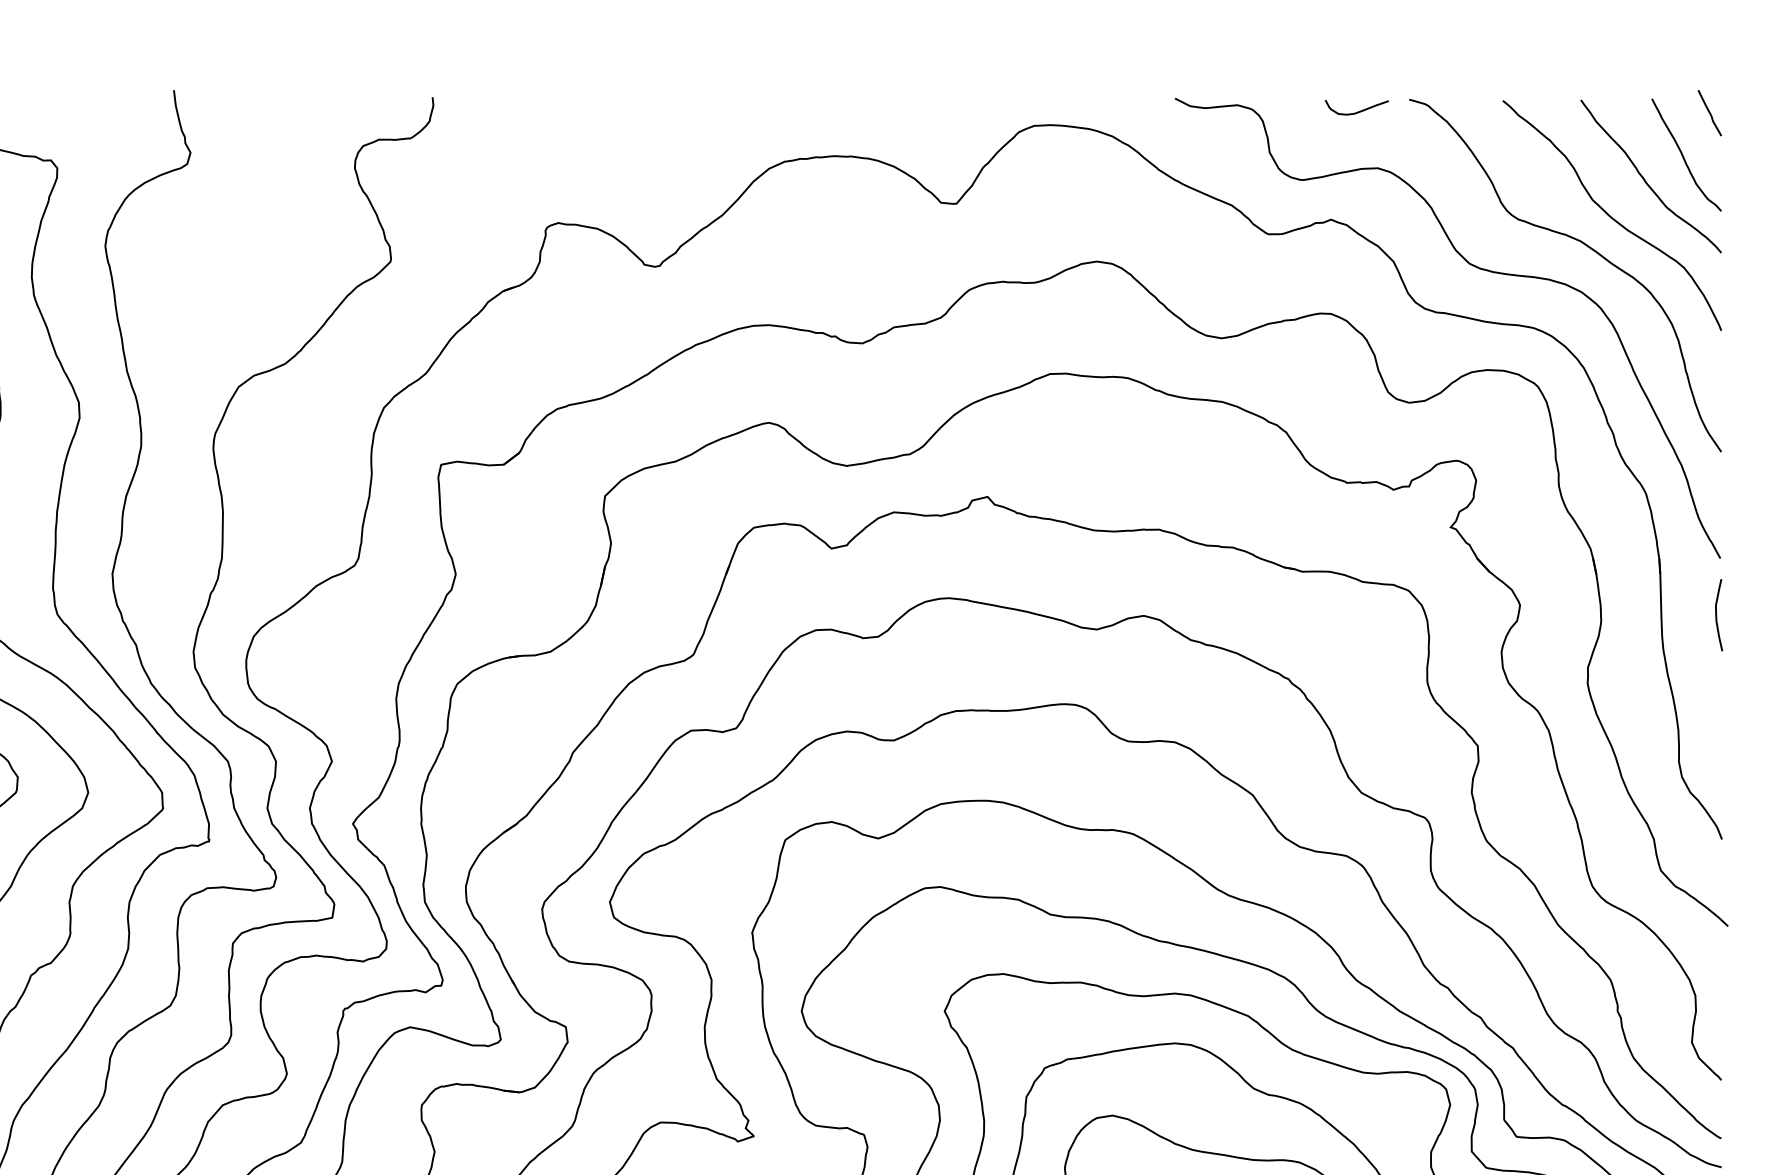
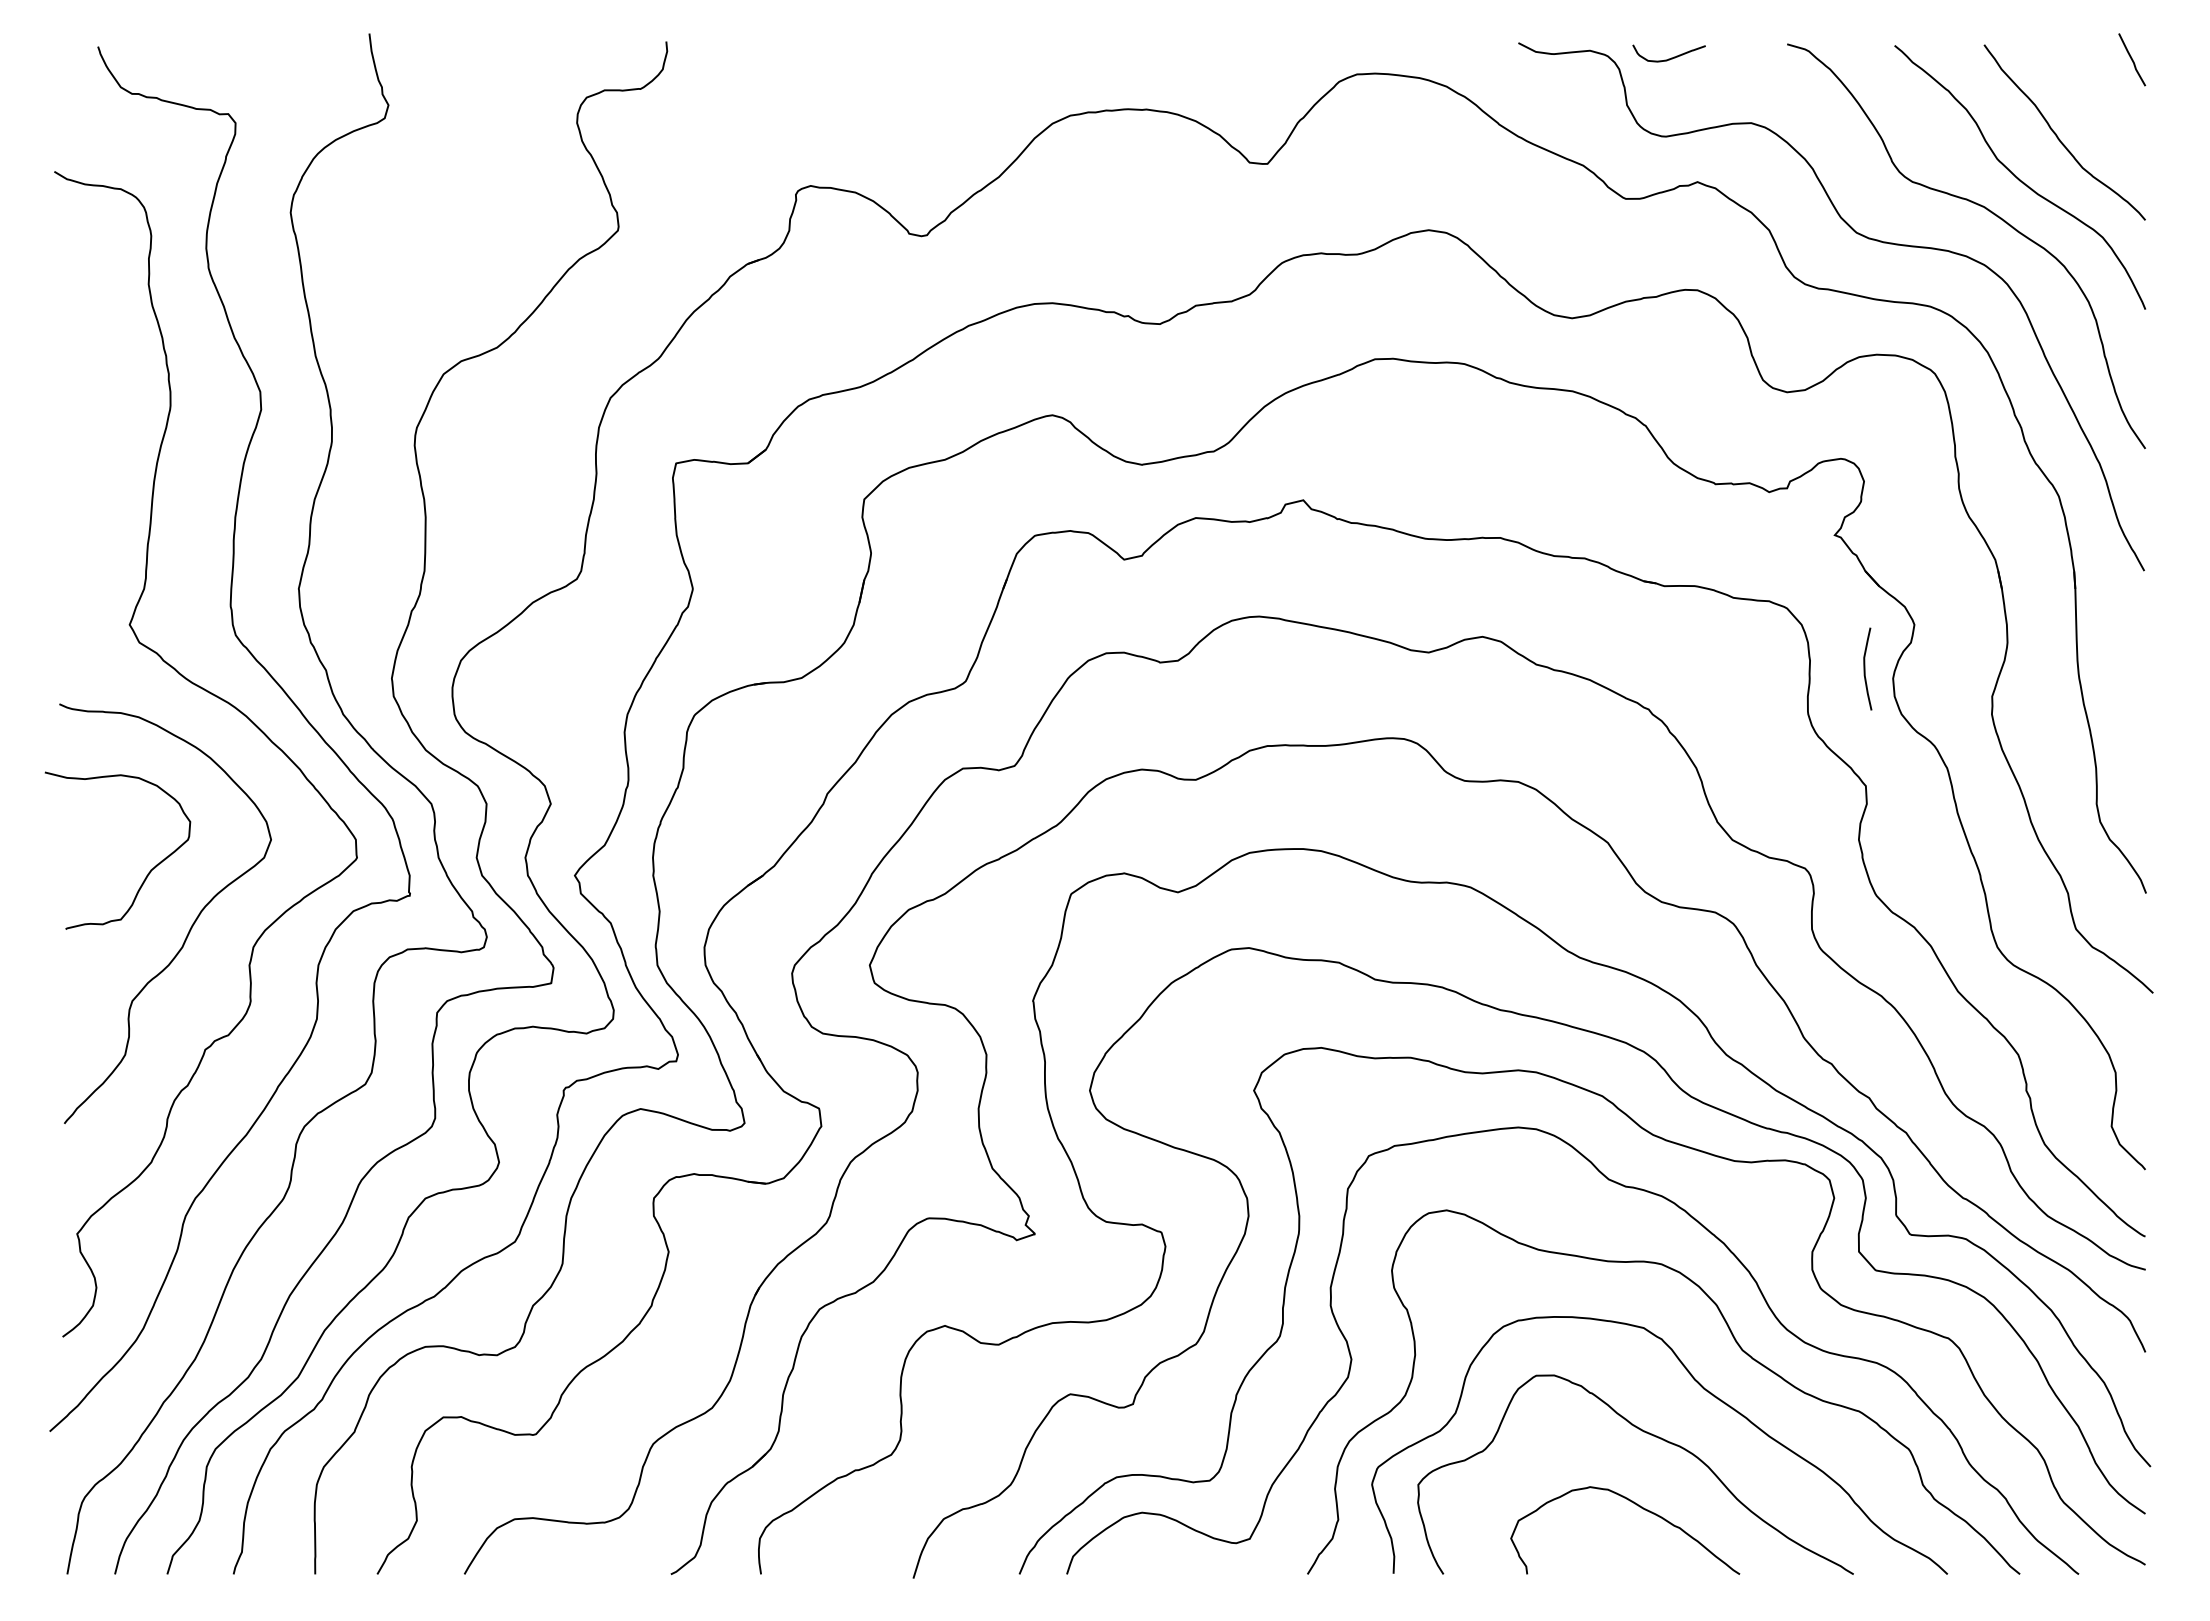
curve: (1358, 111) -> (1671, 57), moved
curve: (1683, 156) -> (2102, 109), removed
curve: (1717, 614) -> (1865, 668), moved

